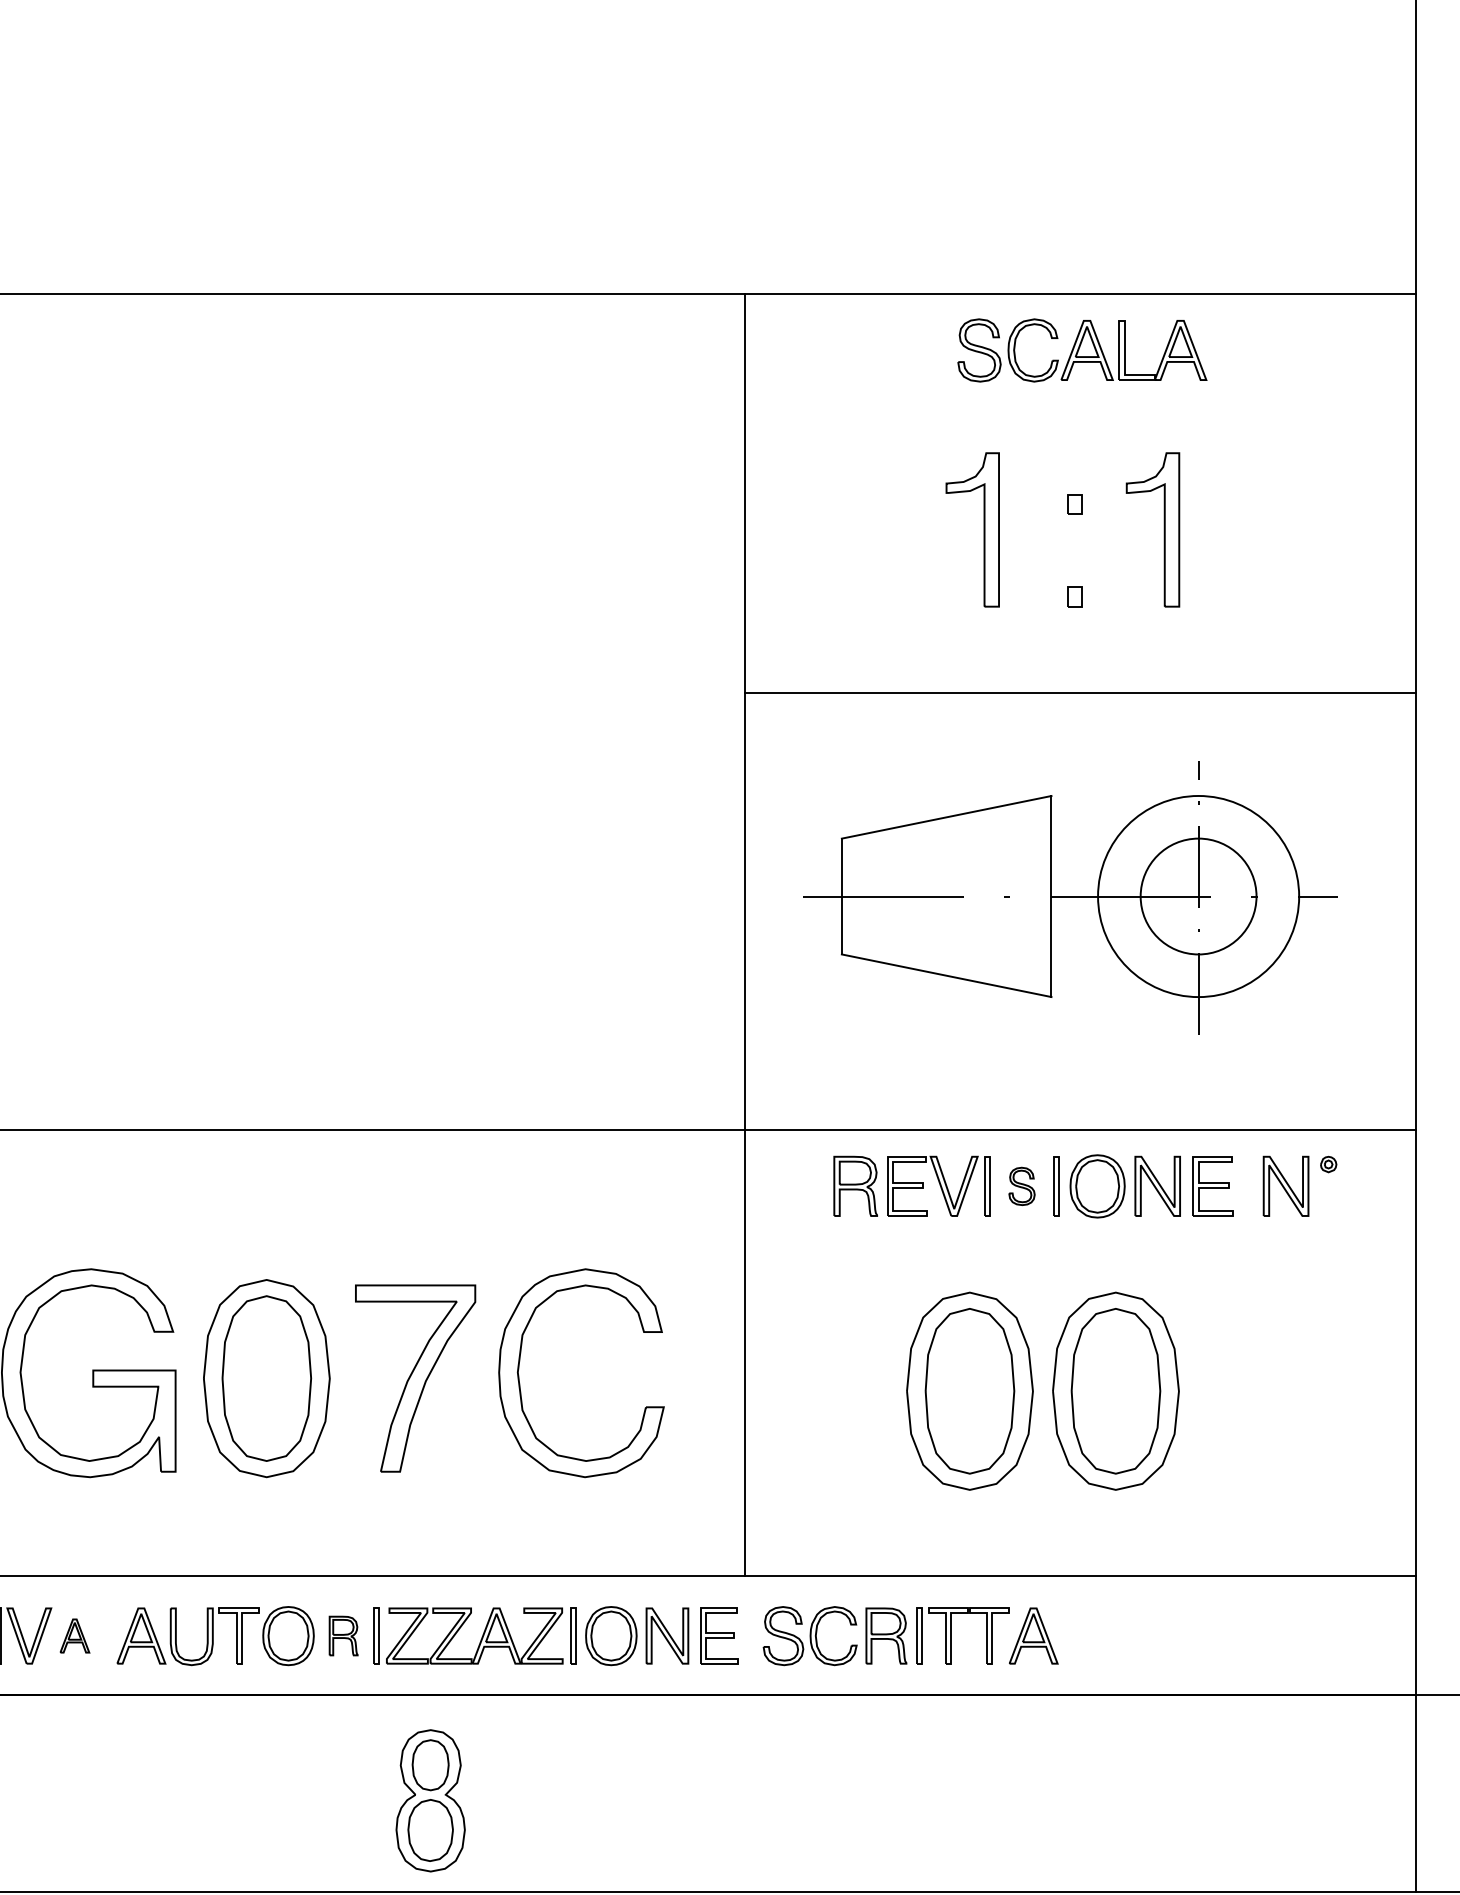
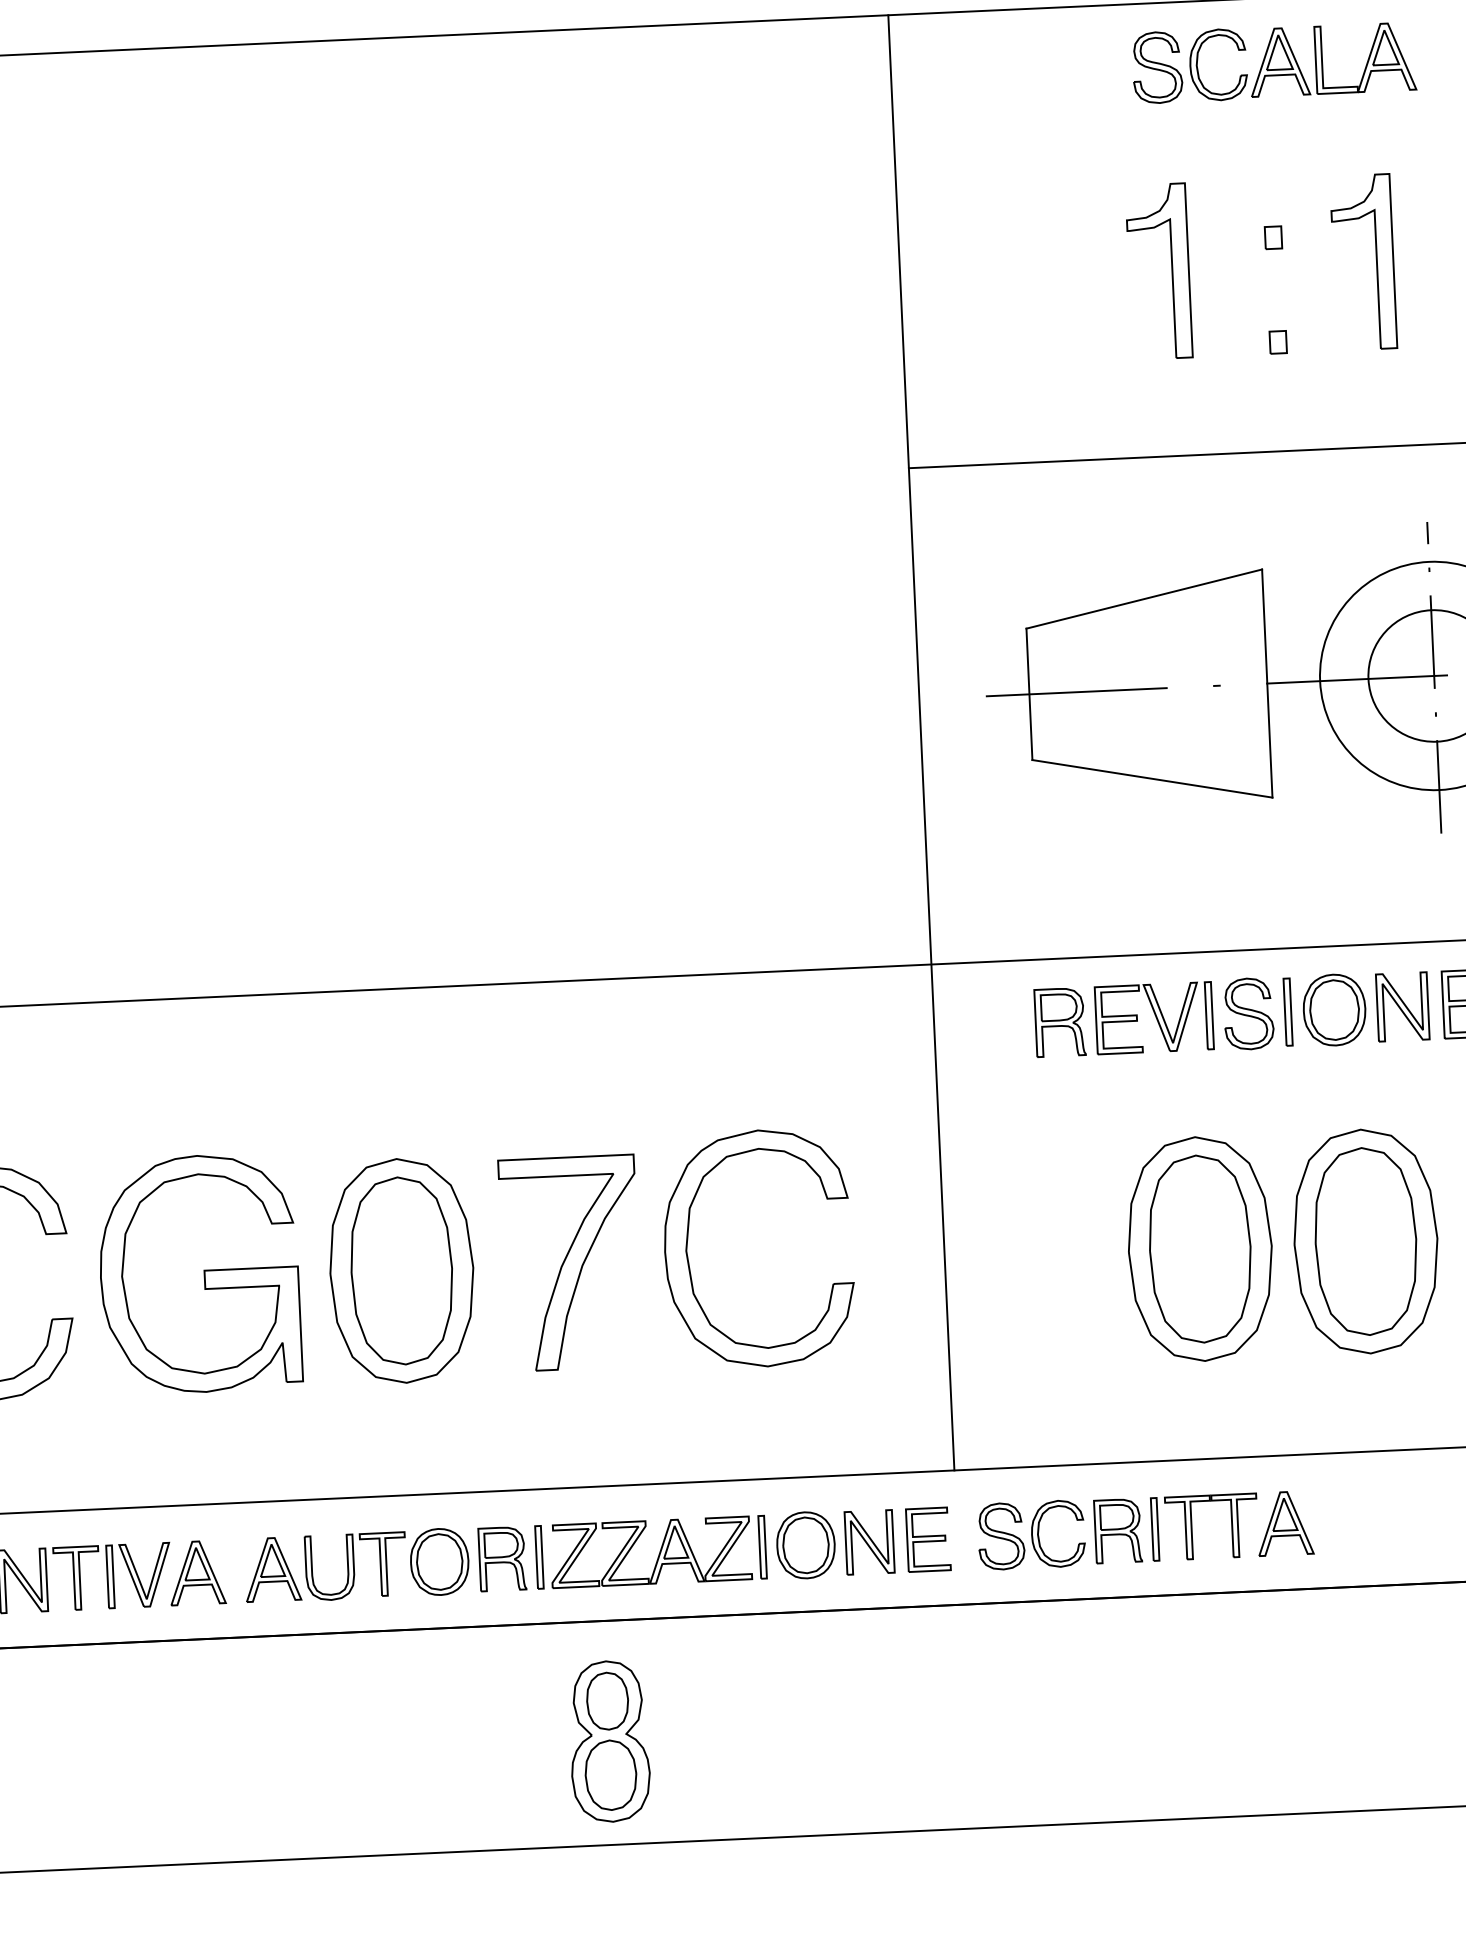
part: (1021, 1186) -> (1248, 1014), size x1.67
part: (74, 1635) -> (196, 1572), size x1.67
part: (343, 1635) -> (502, 1558), size x1.43

